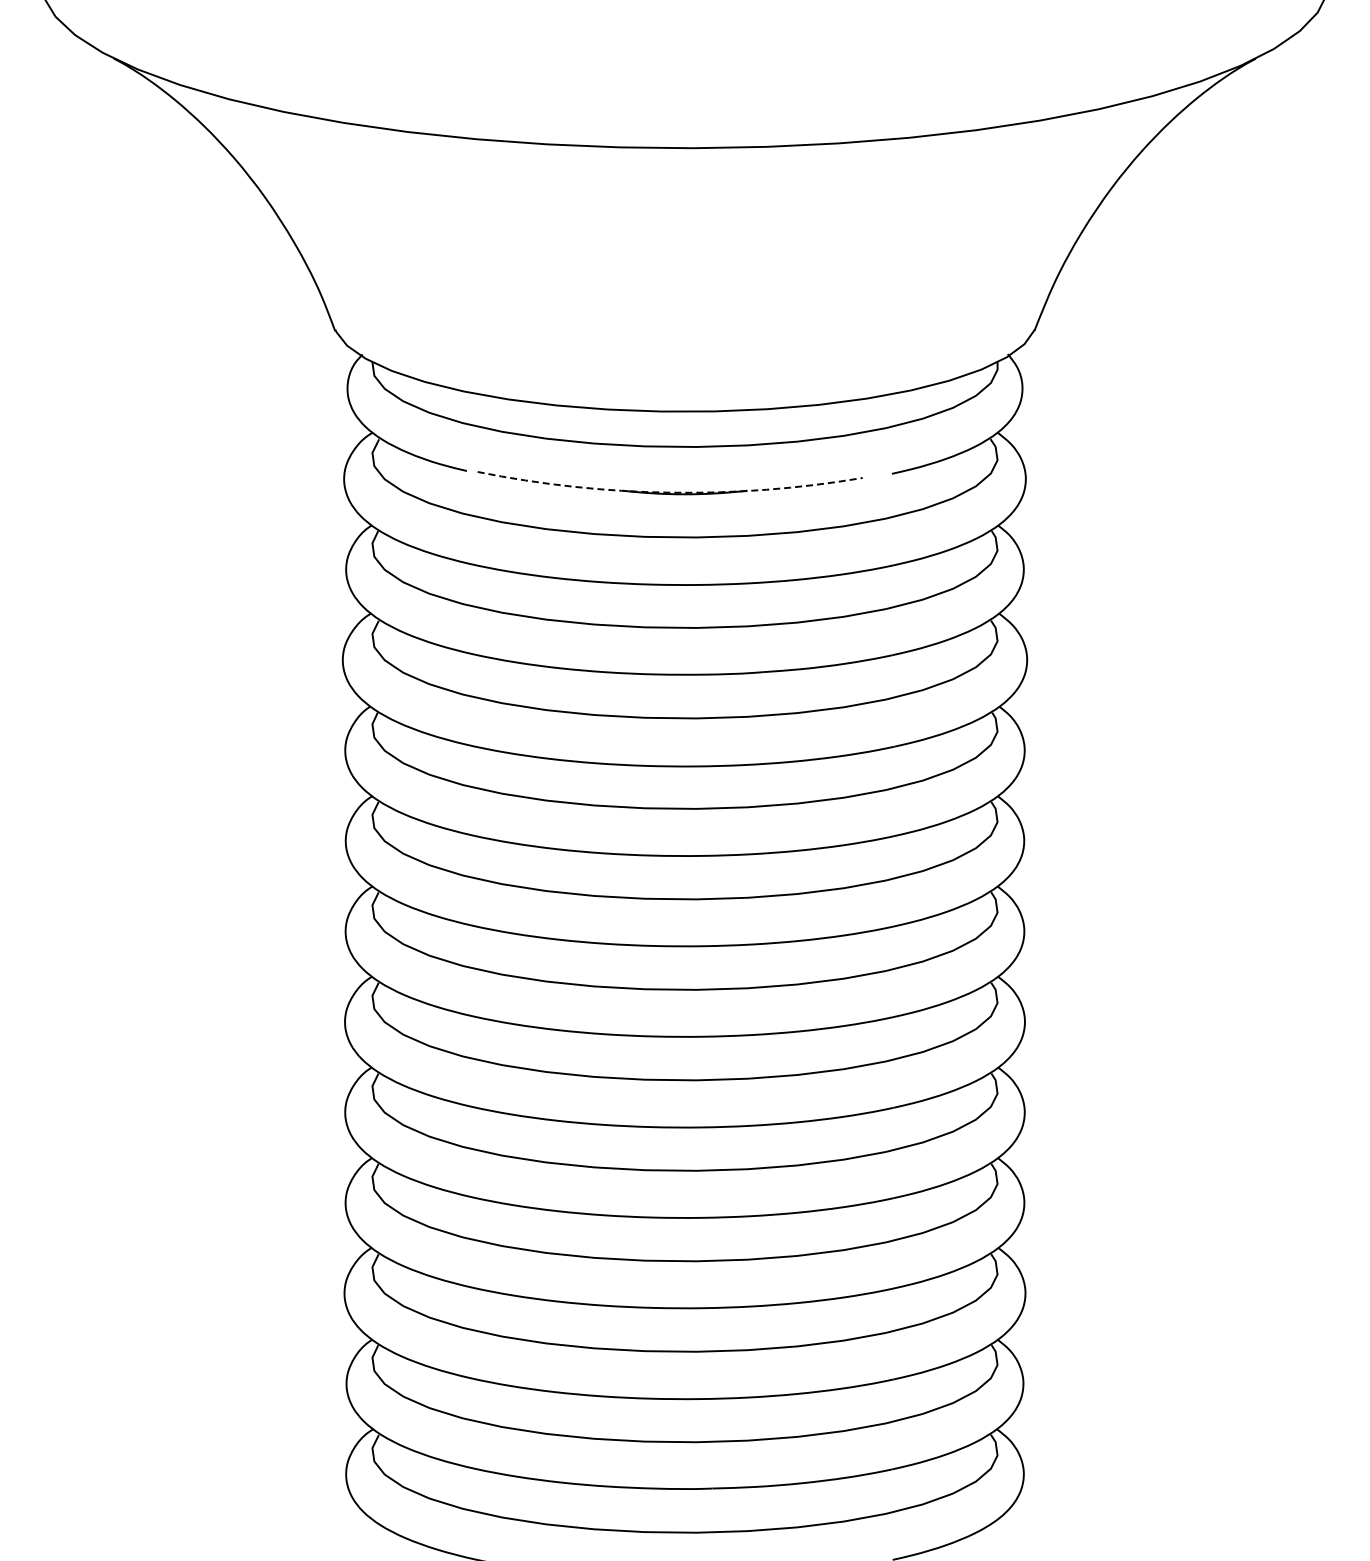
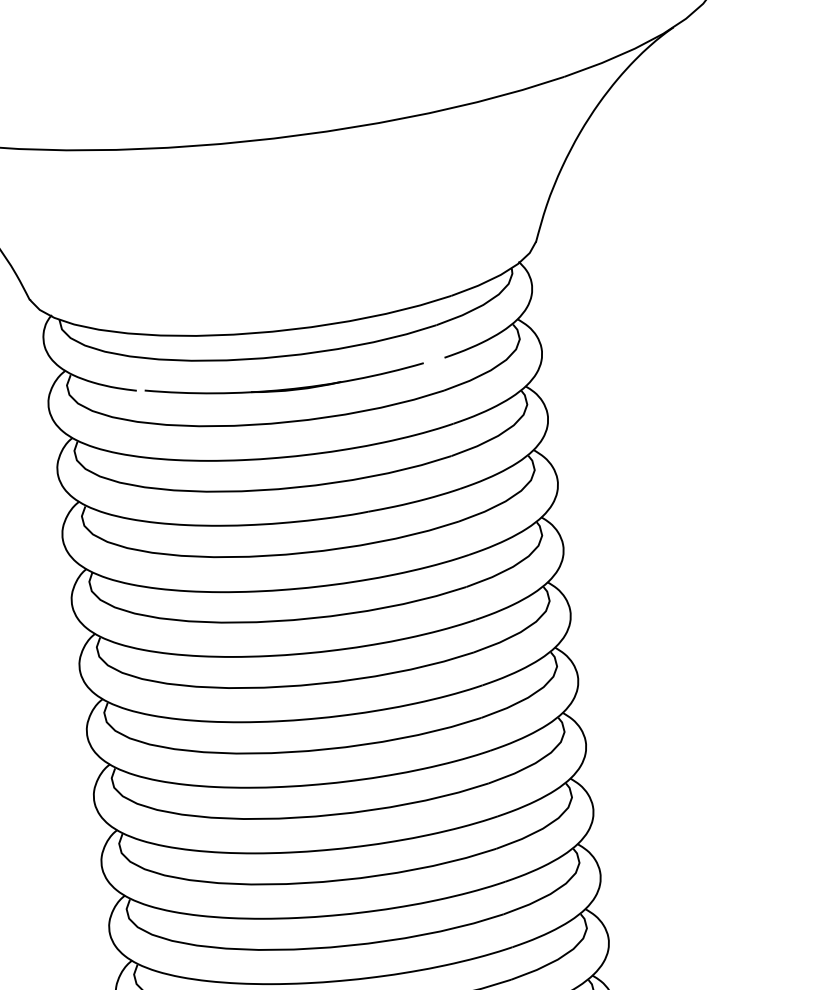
arc: (669, 492) -> (285, 389), dashed -> solid

